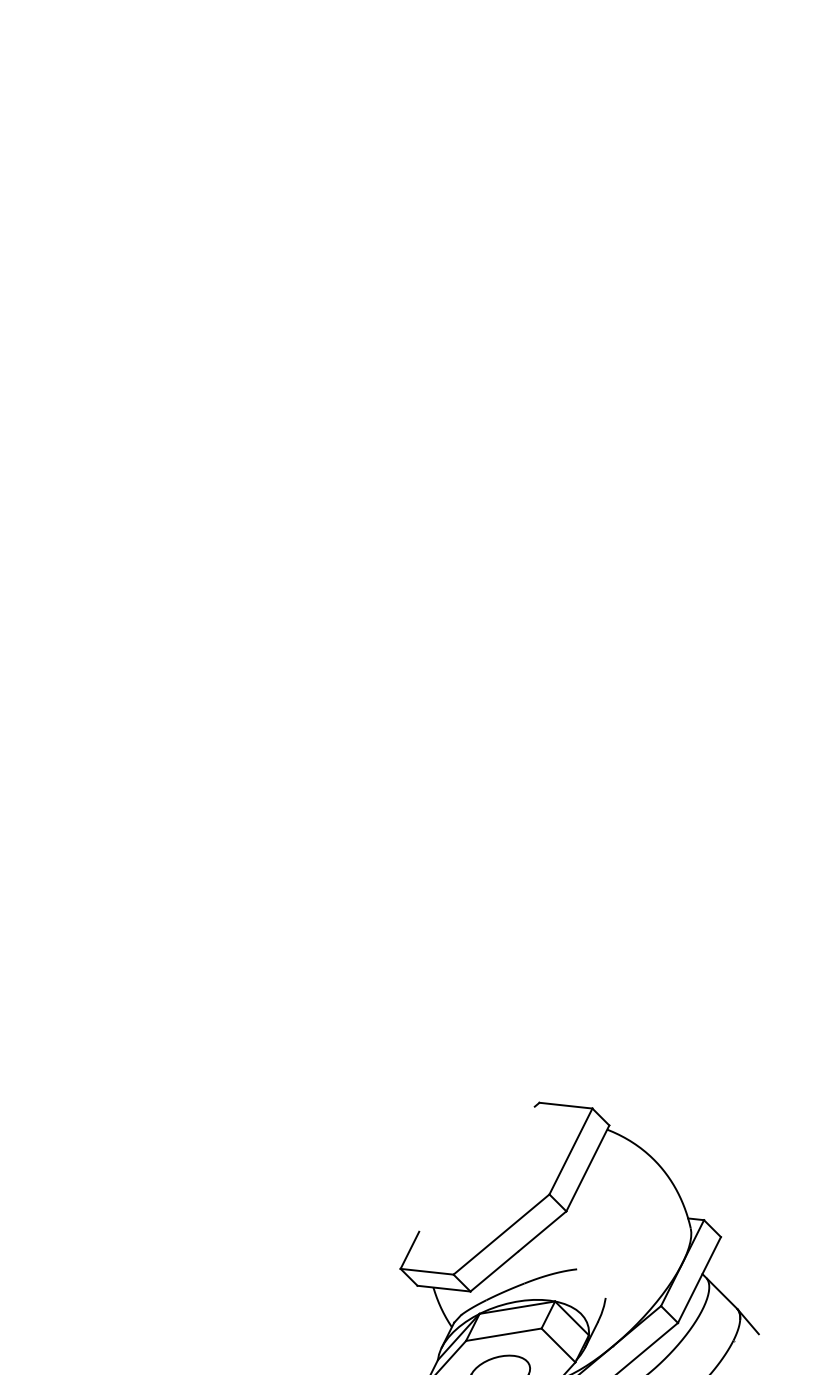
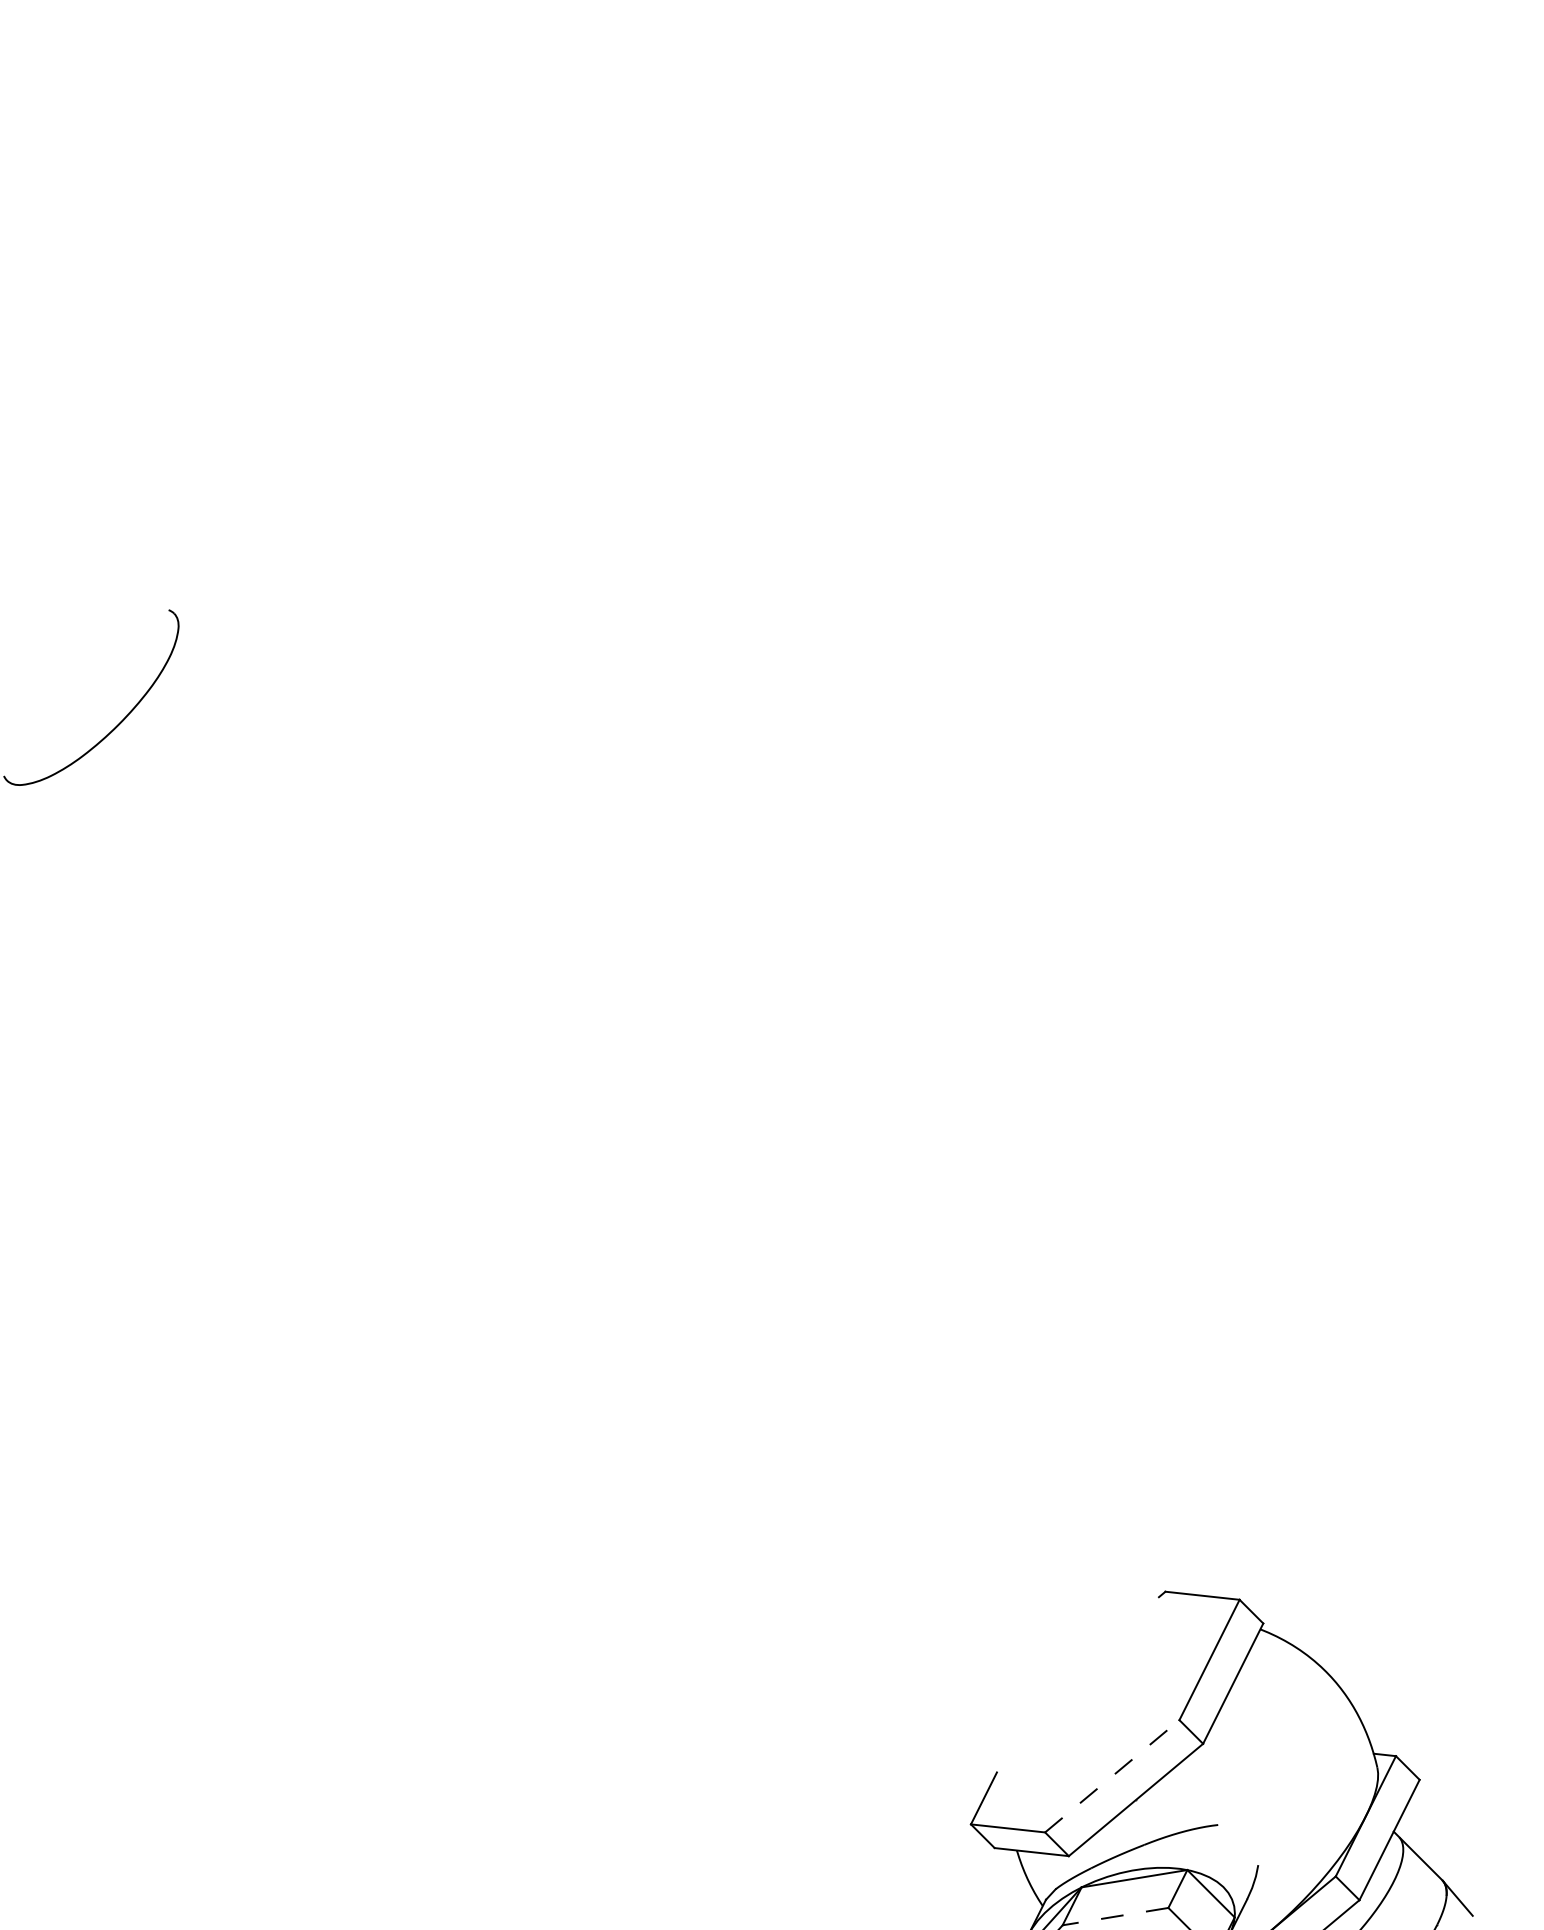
line: (501, 1234) -> (1112, 1776), solid -> dashed
line: (503, 1334) -> (1115, 1916), solid -> dashed

